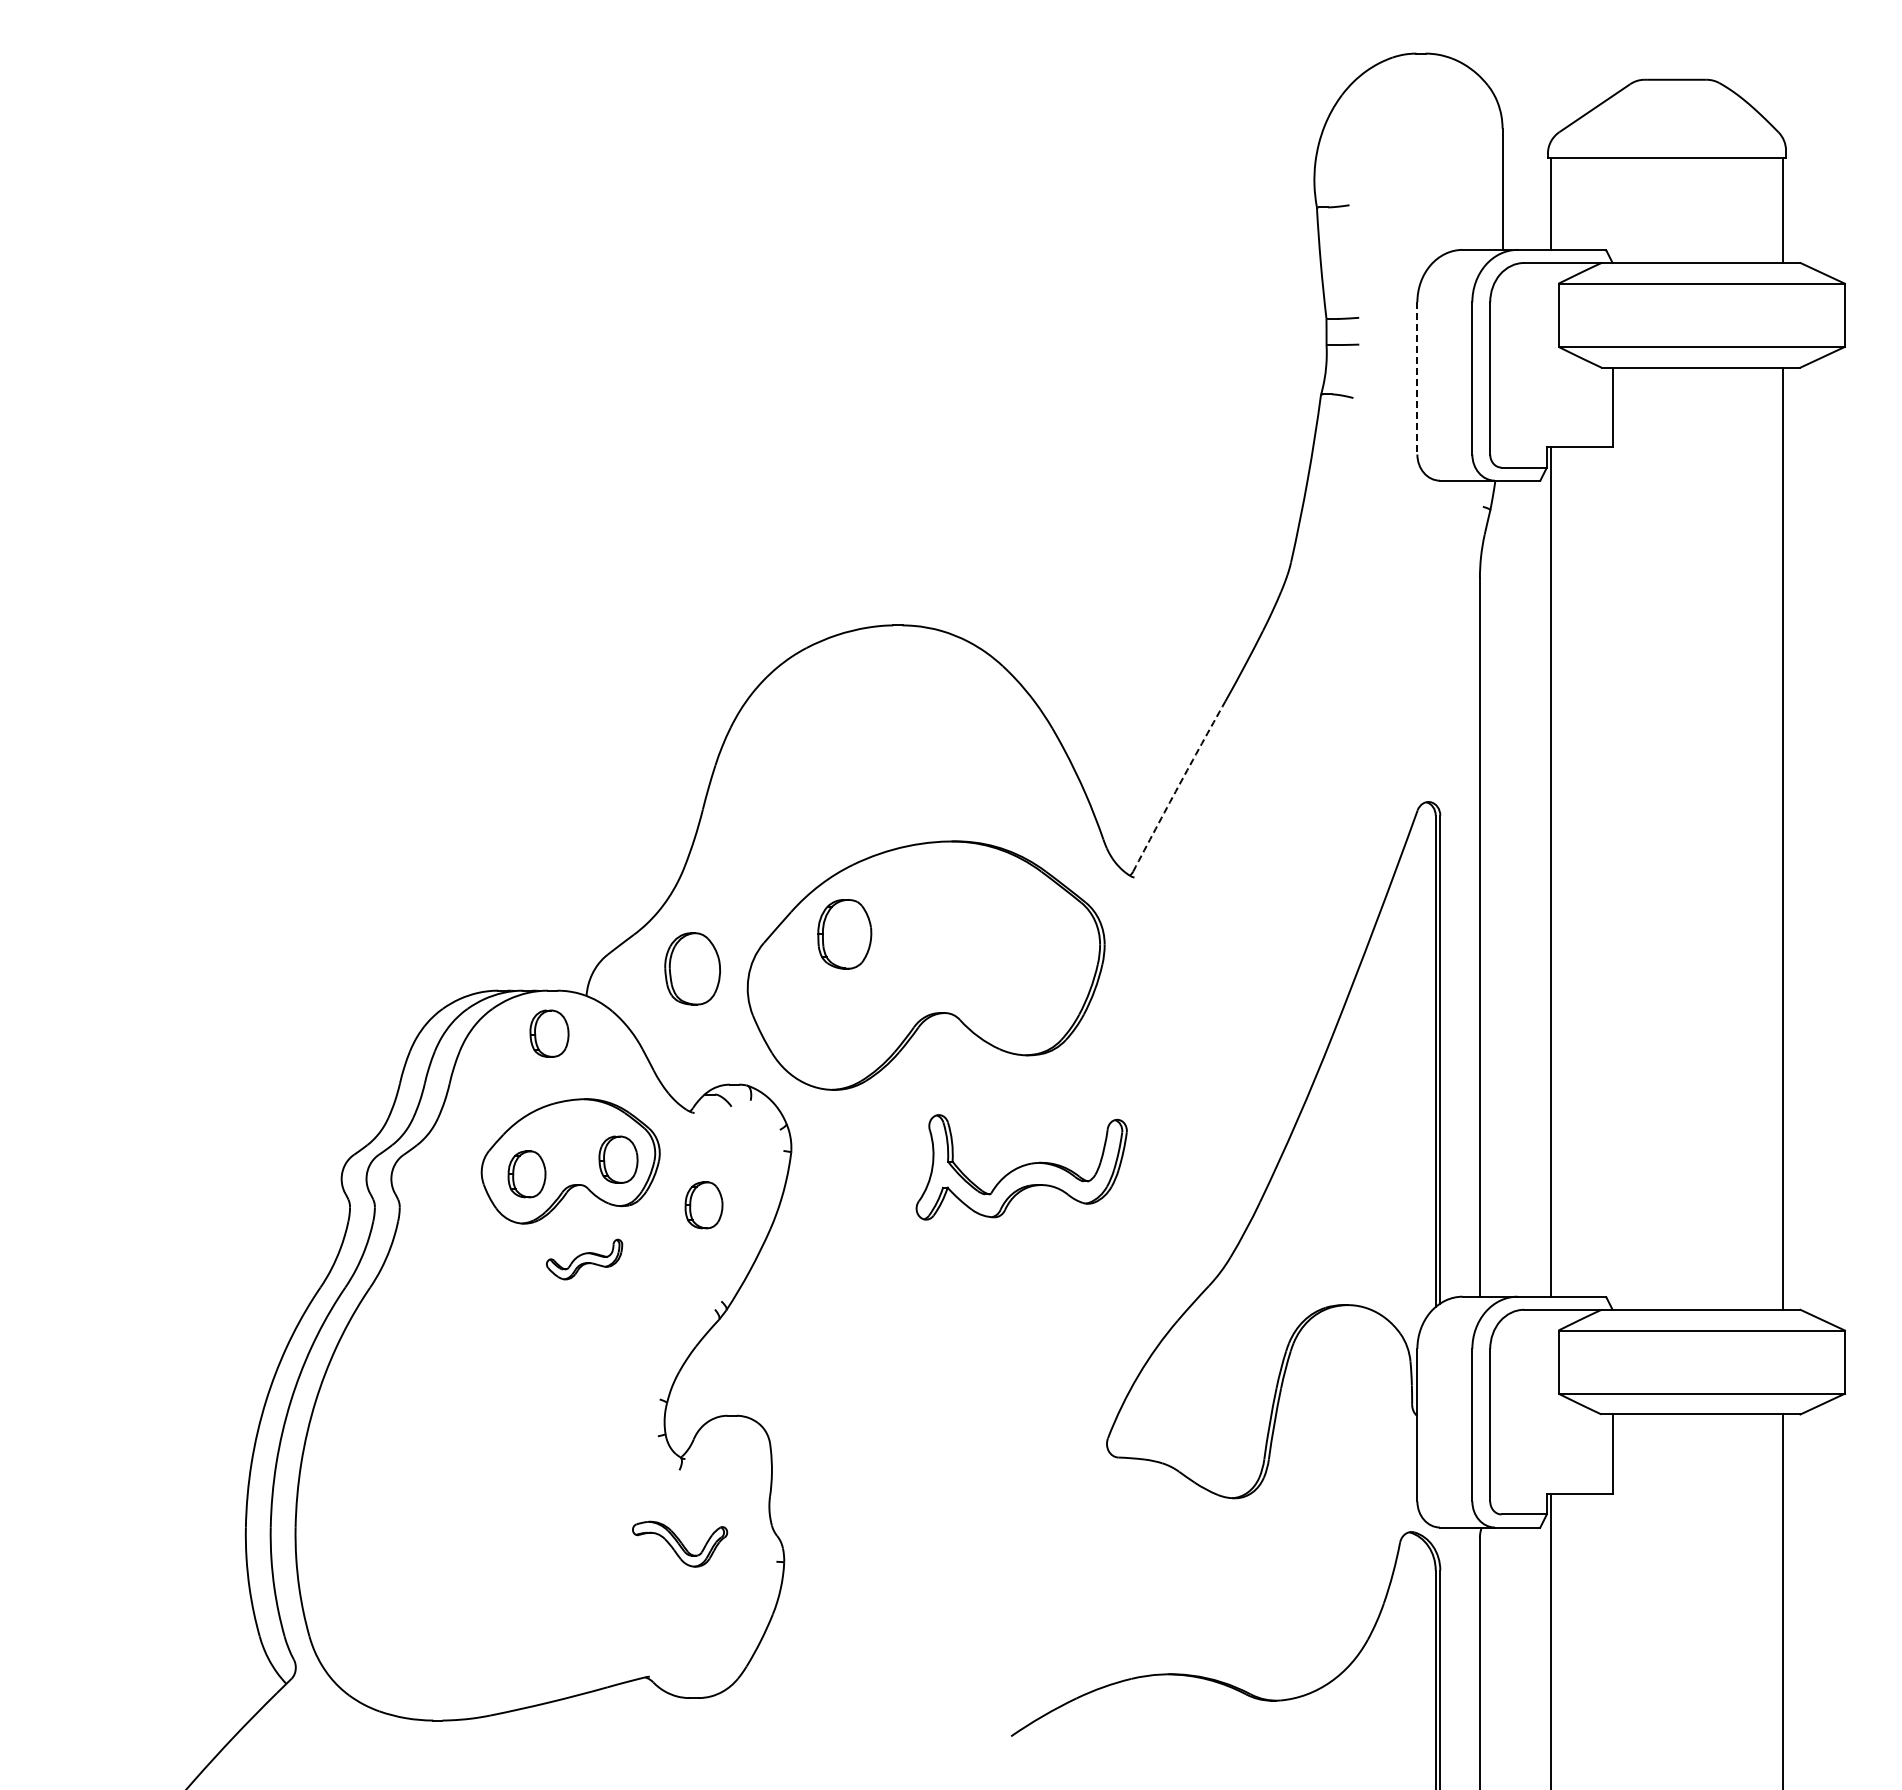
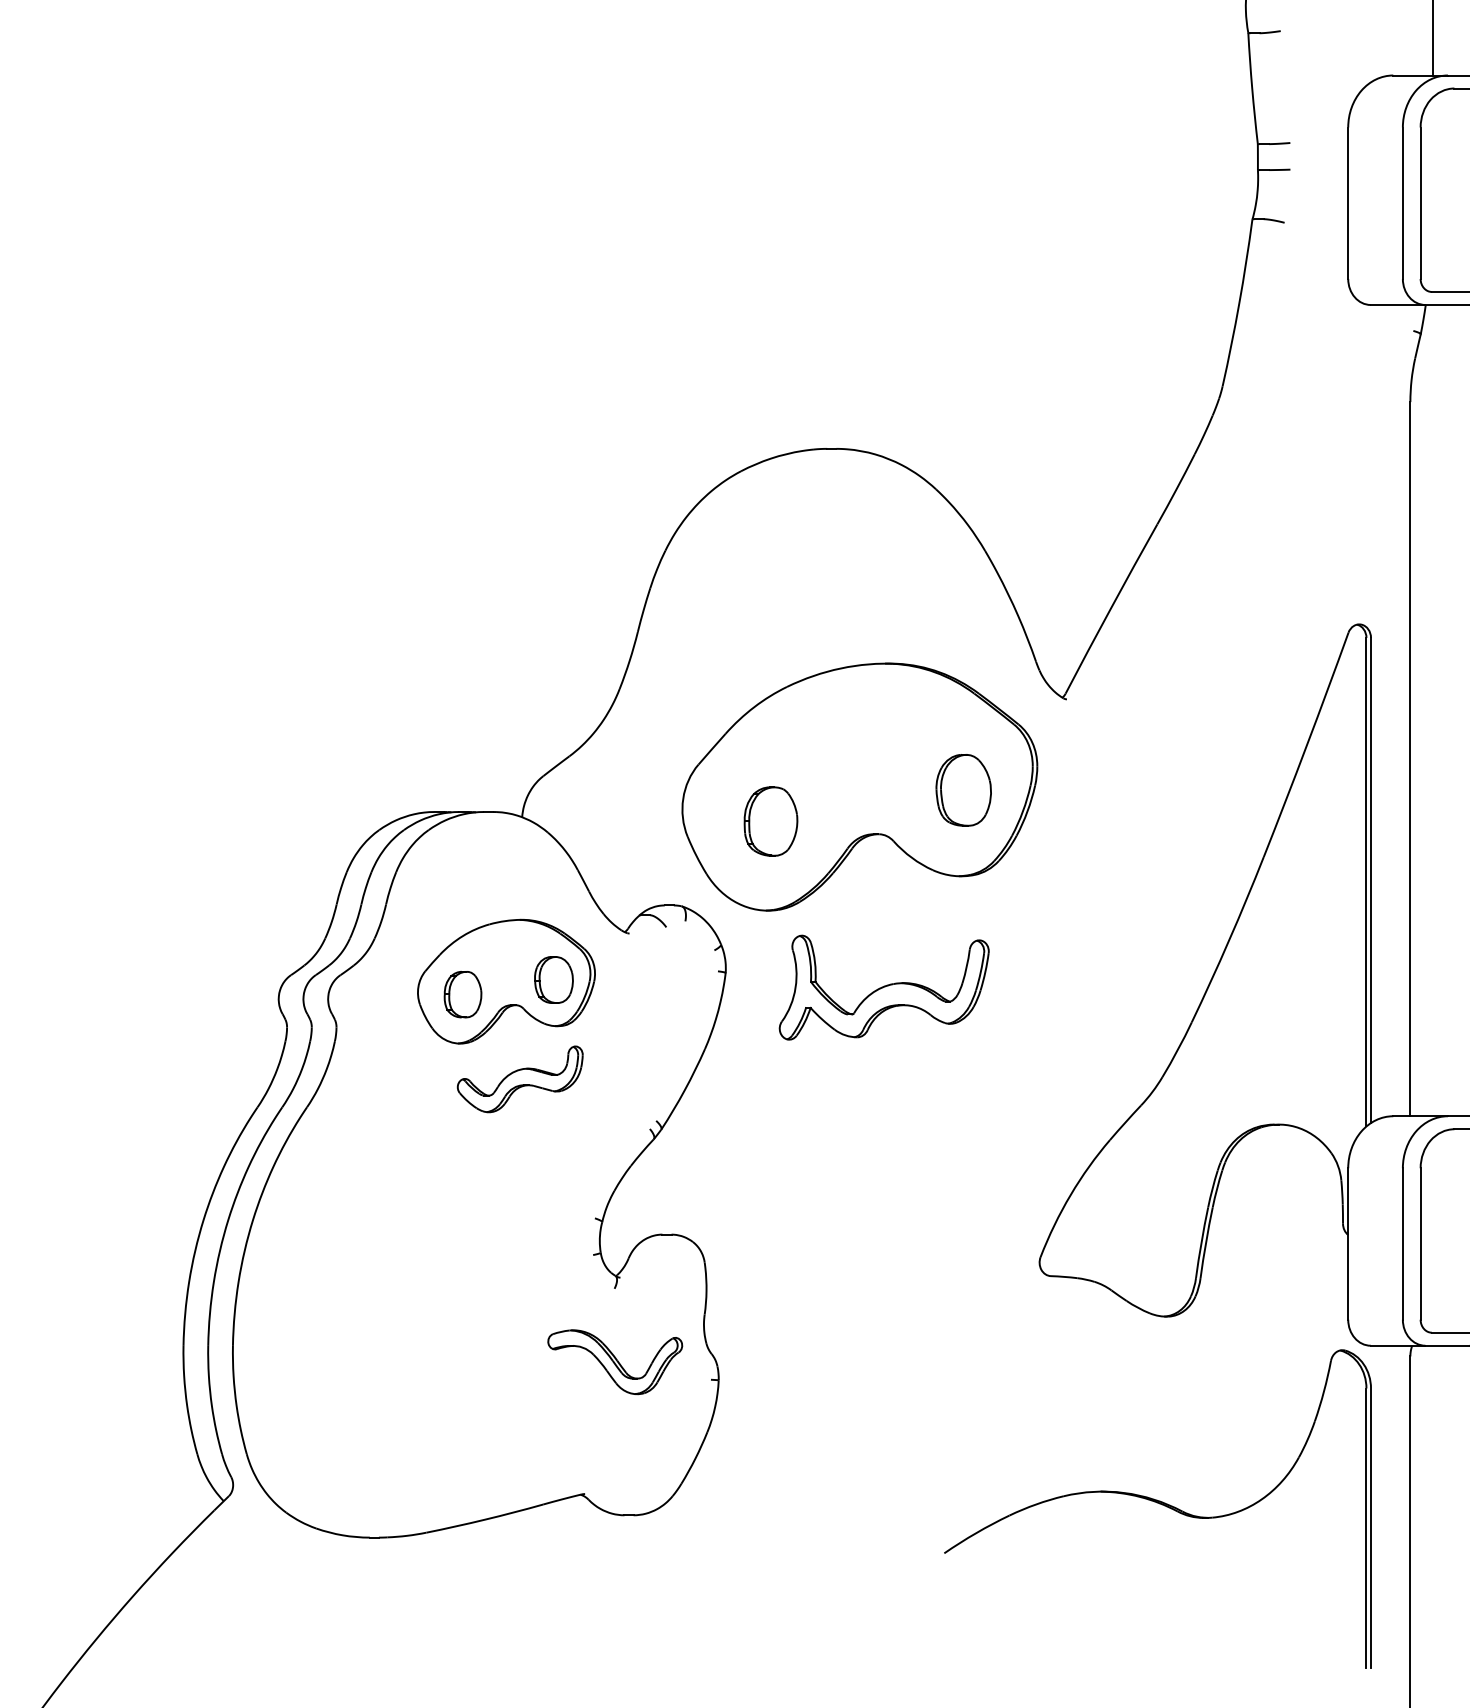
line: (1417, 378) -> (1348, 203), dashed -> solid
line: (1178, 786) -> (1110, 608), dashed -> solid
part: (844, 934) -> (770, 821), moved
part: (692, 968) -> (963, 789), moved
part: (549, 1033) -> (485, 854), removed
part: (1021, 1167) -> (884, 987), moved
part: (703, 1205) -> (638, 1025), removed
part: (584, 1259) -> (520, 1079), size x1.67
part: (679, 1544) -> (614, 1362), size x1.43

